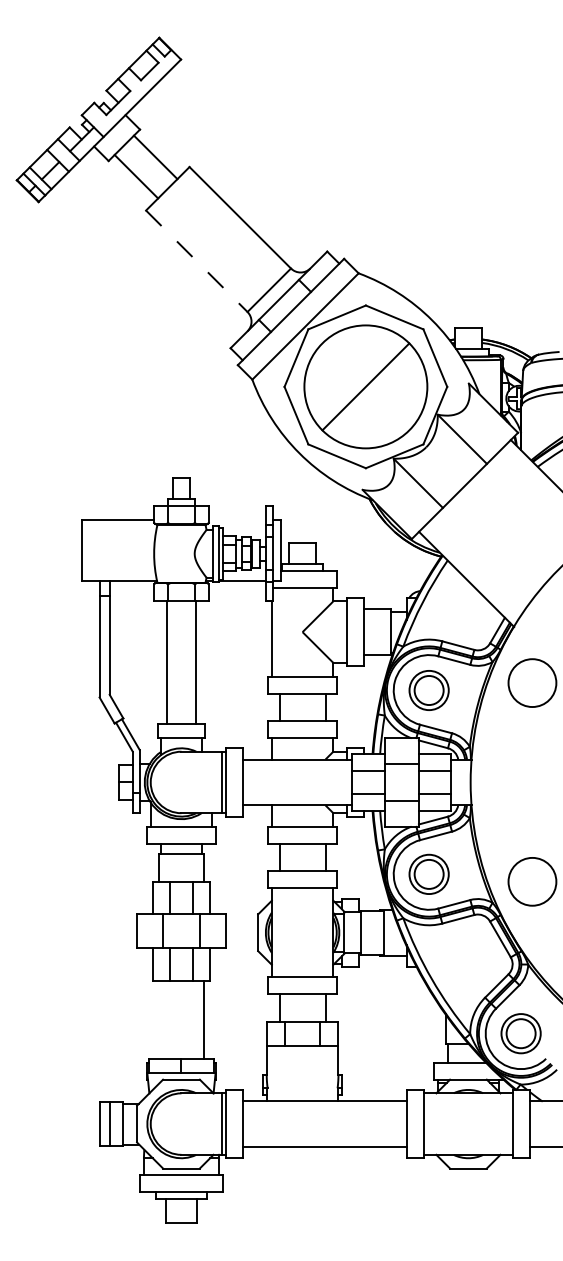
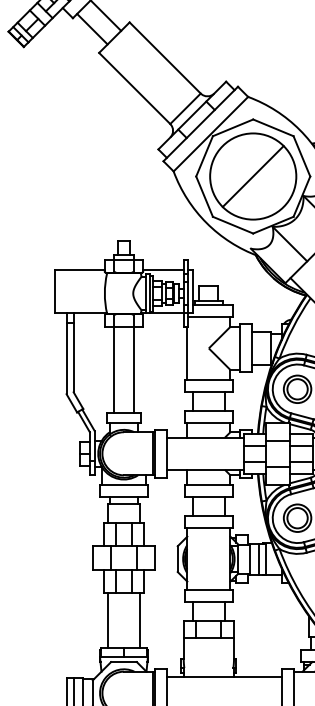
line: (196, 261) -> (134, 88), dashed -> solid
line: (237, 519) -> (163, 269), added
line: (374, 932) -> (259, 558), added
line: (158, 1019) -> (107, 619), added

